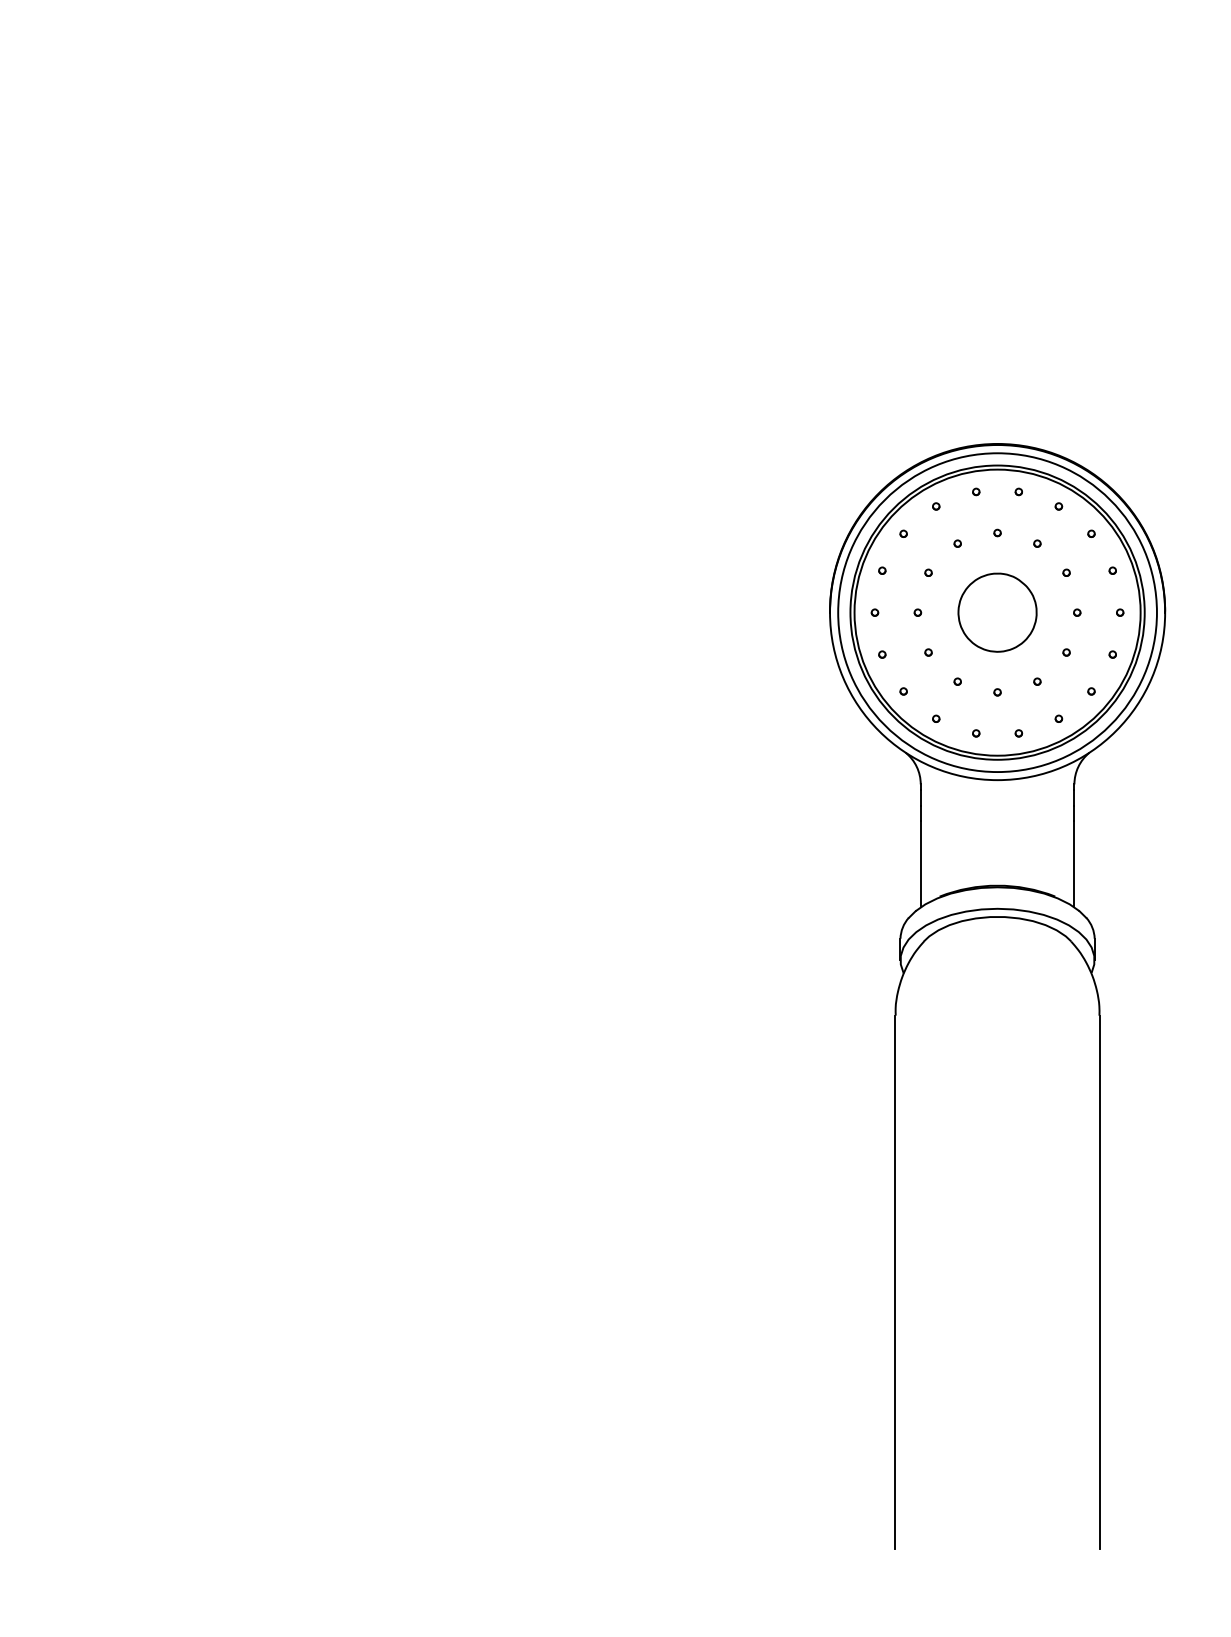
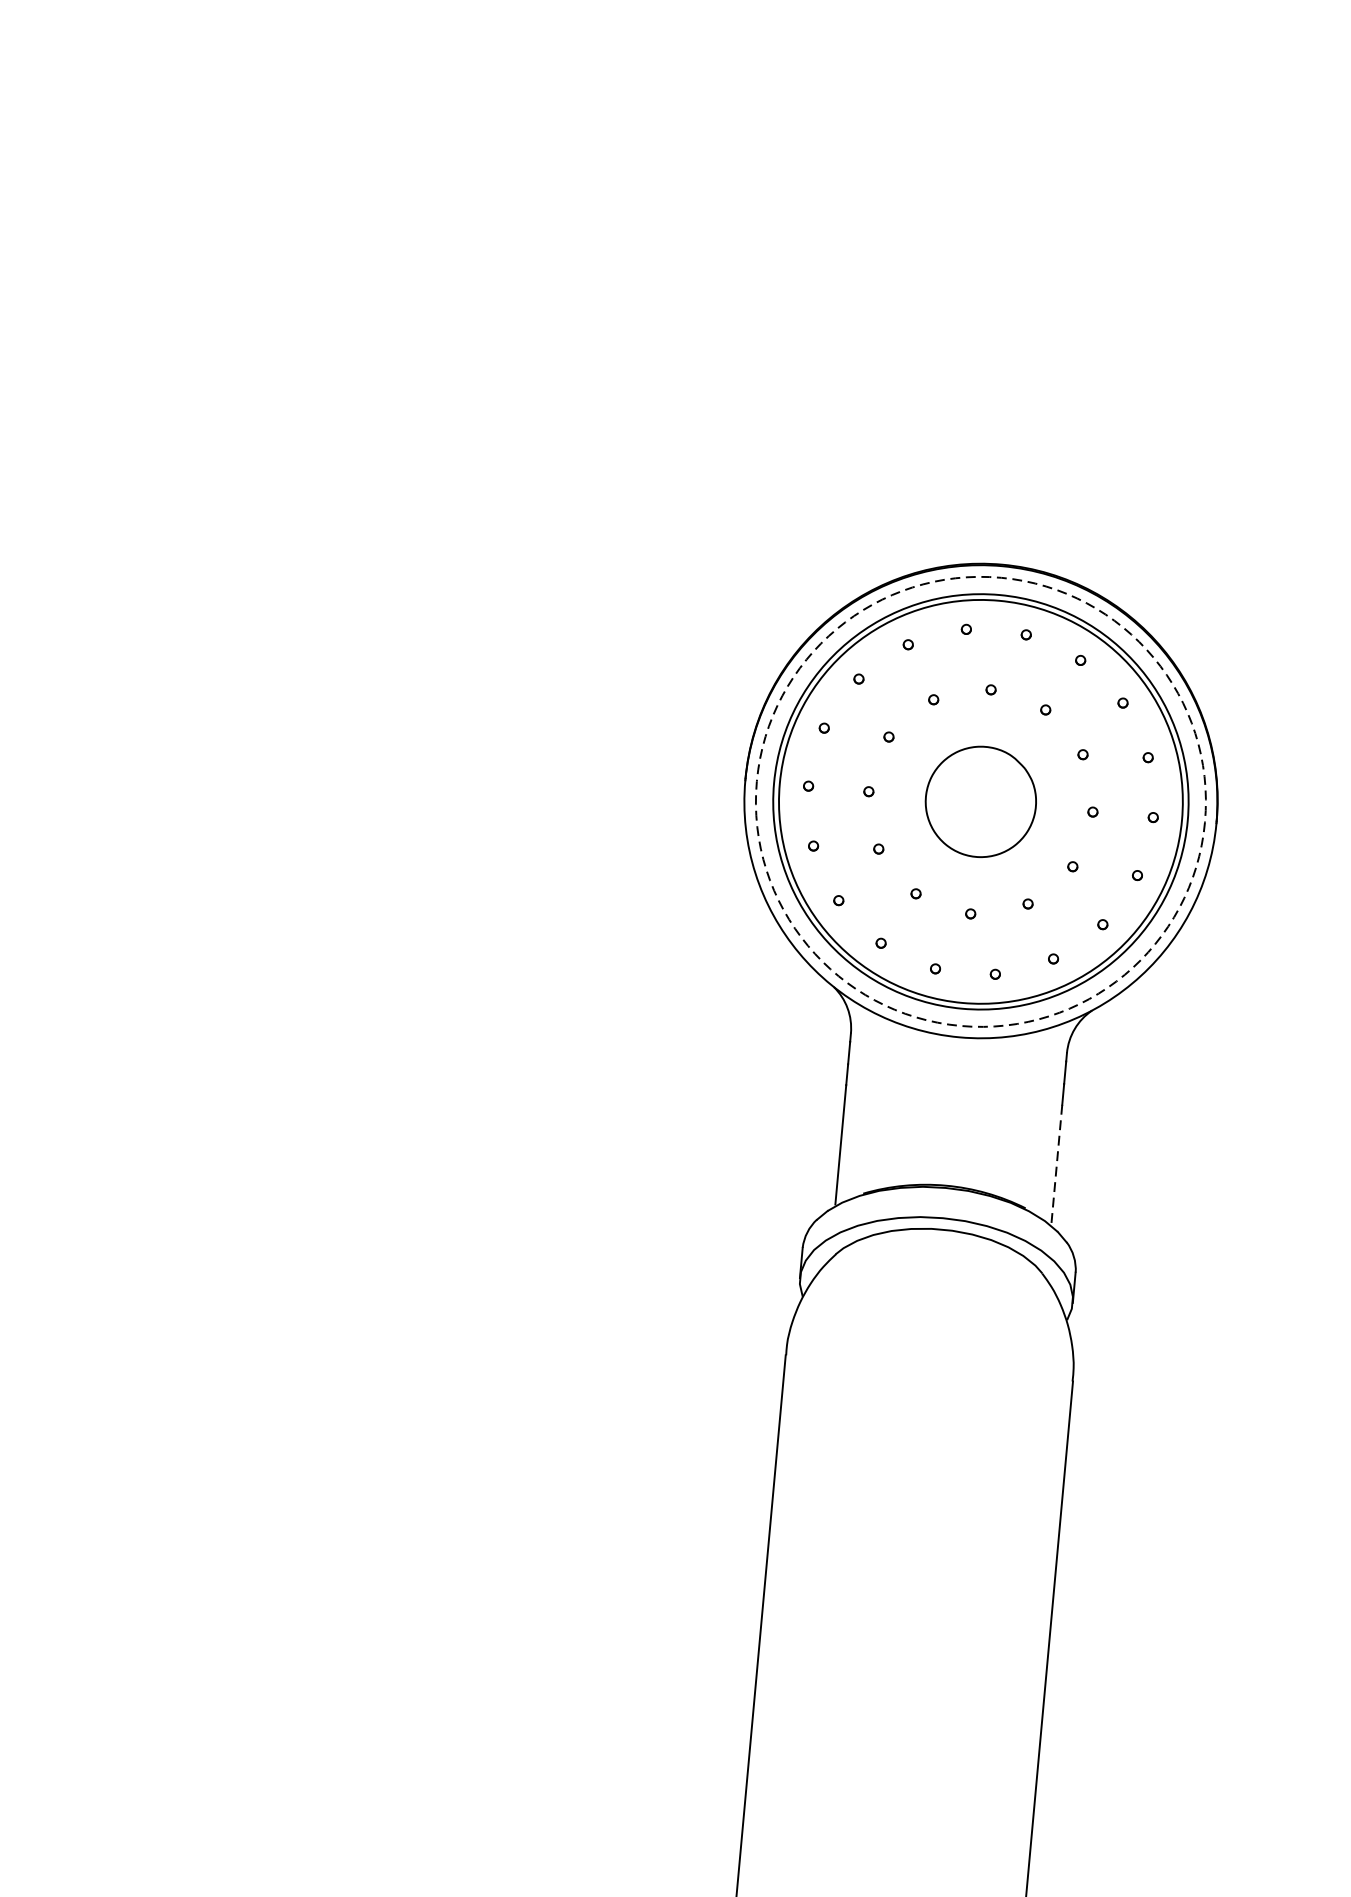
circle: (997, 612) -> (980, 801), solid -> dashed
line: (1074, 864) -> (1056, 1165), solid -> dashed

